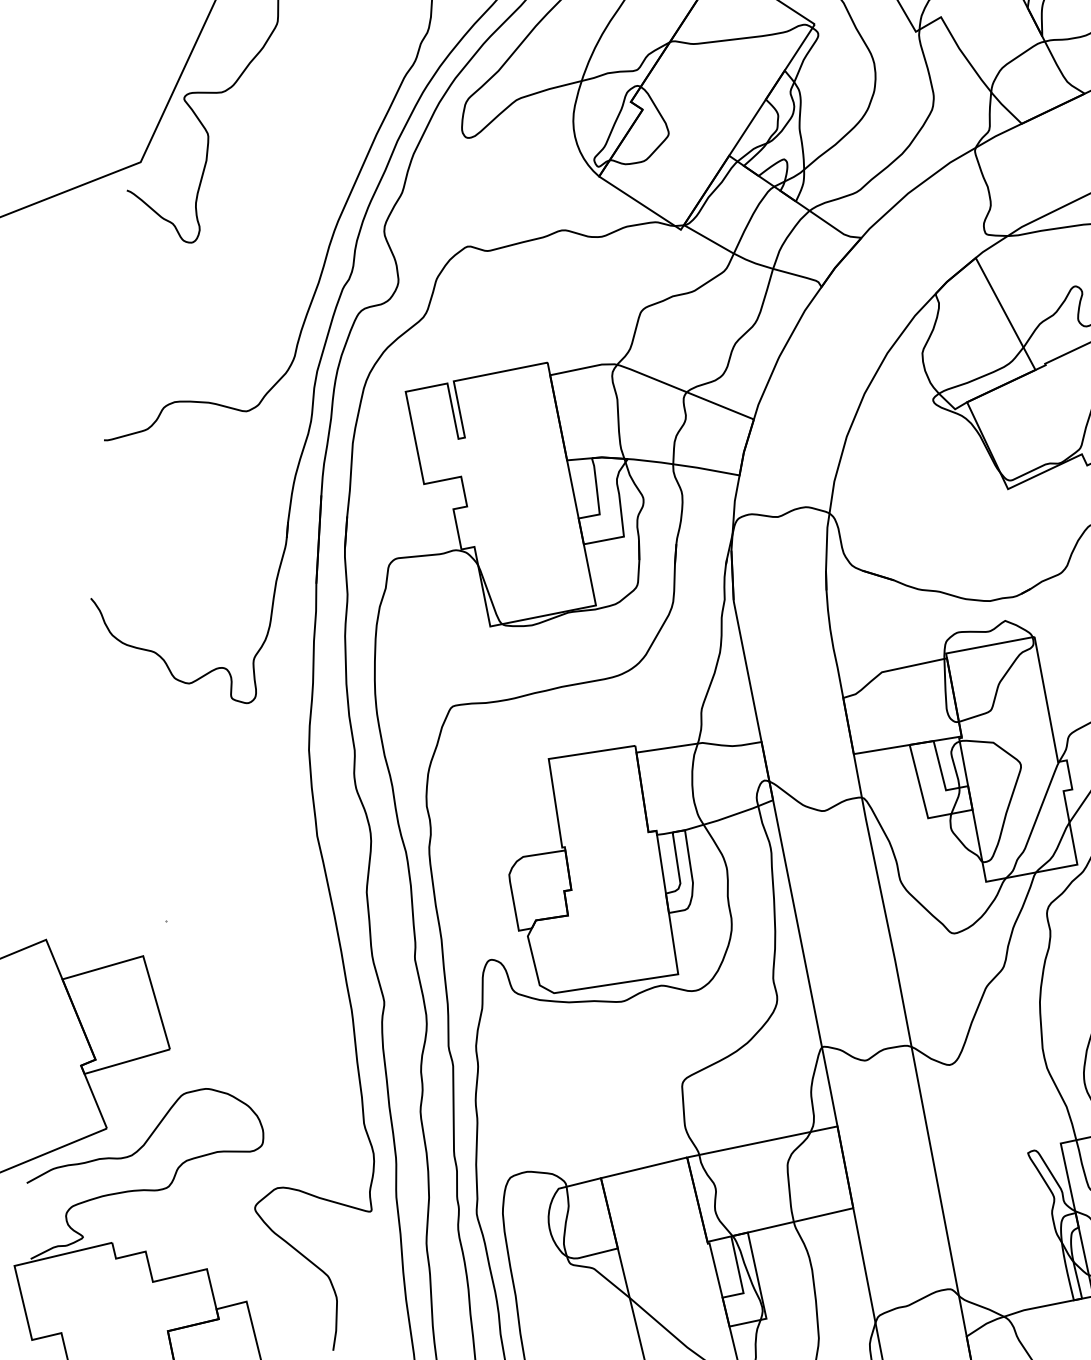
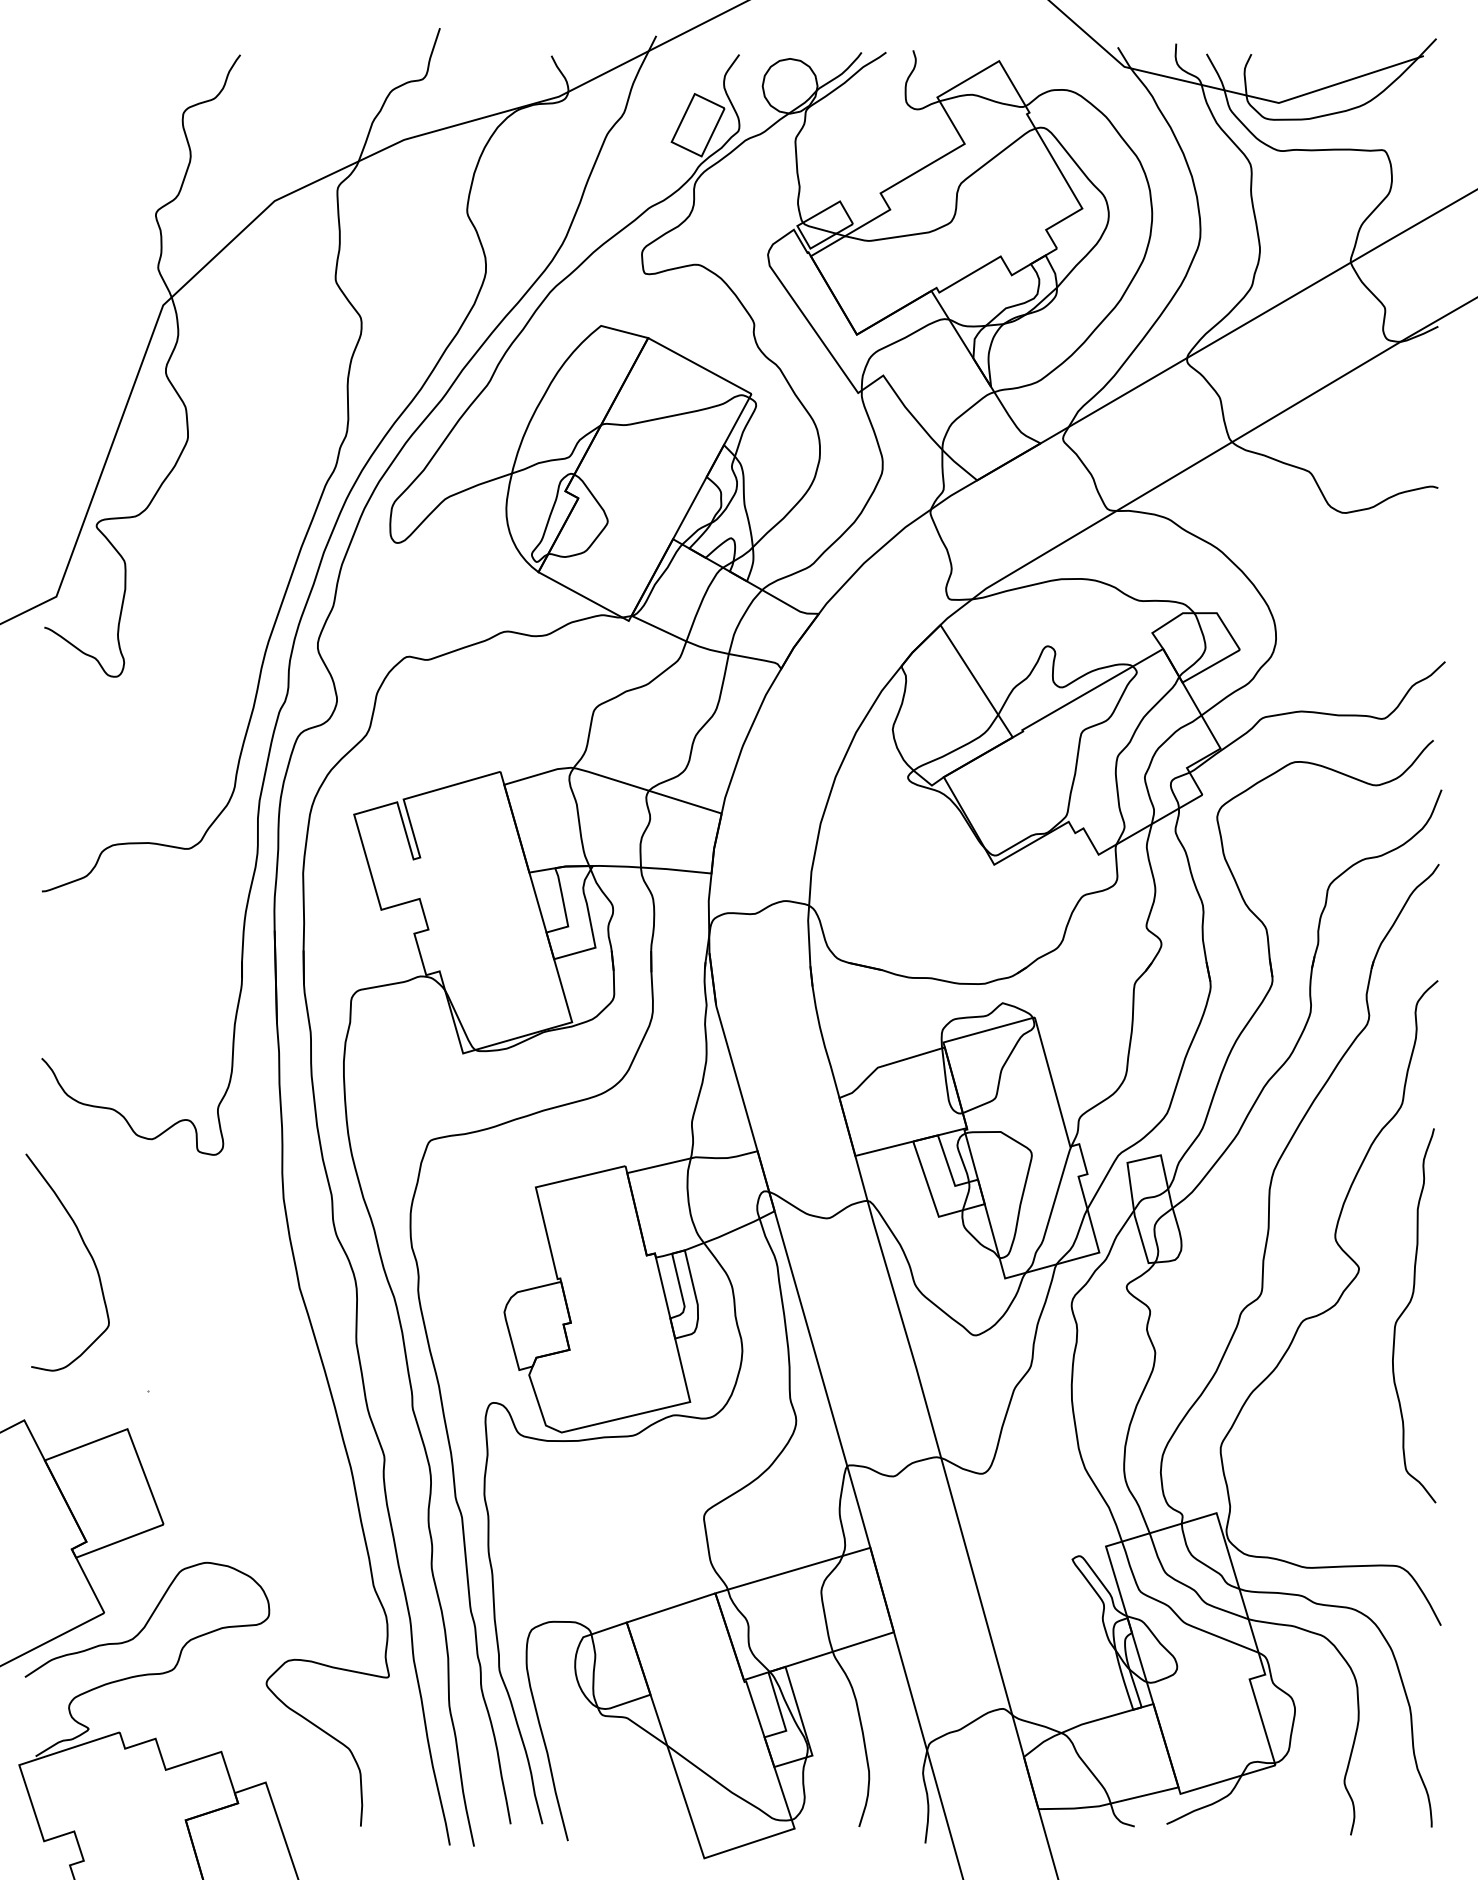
curve: (119, 784) -> (87, 1251), added

